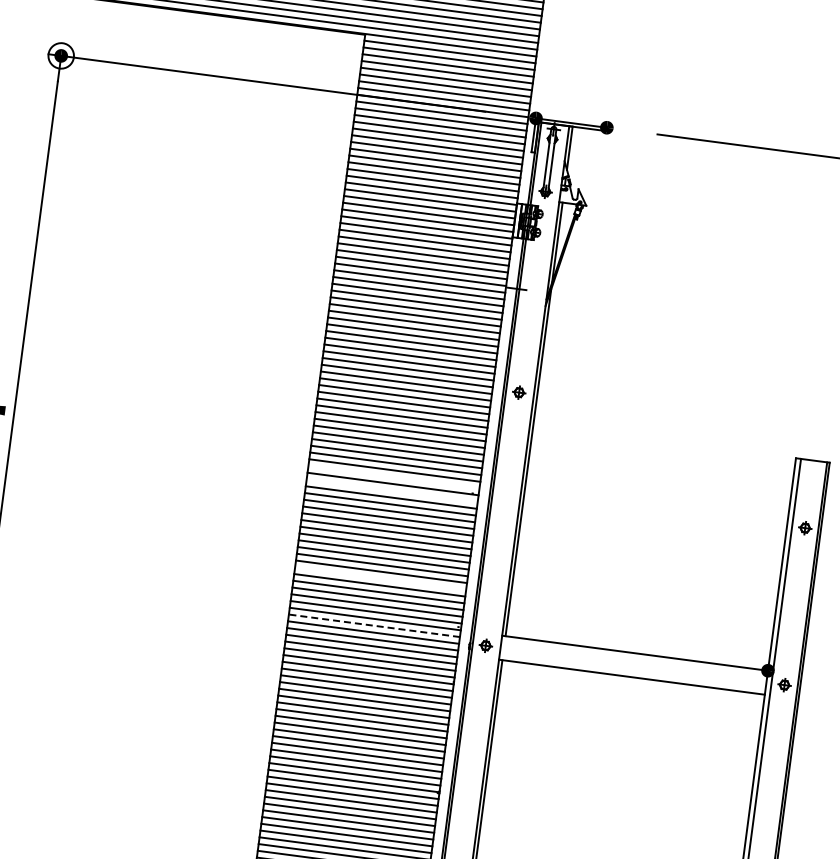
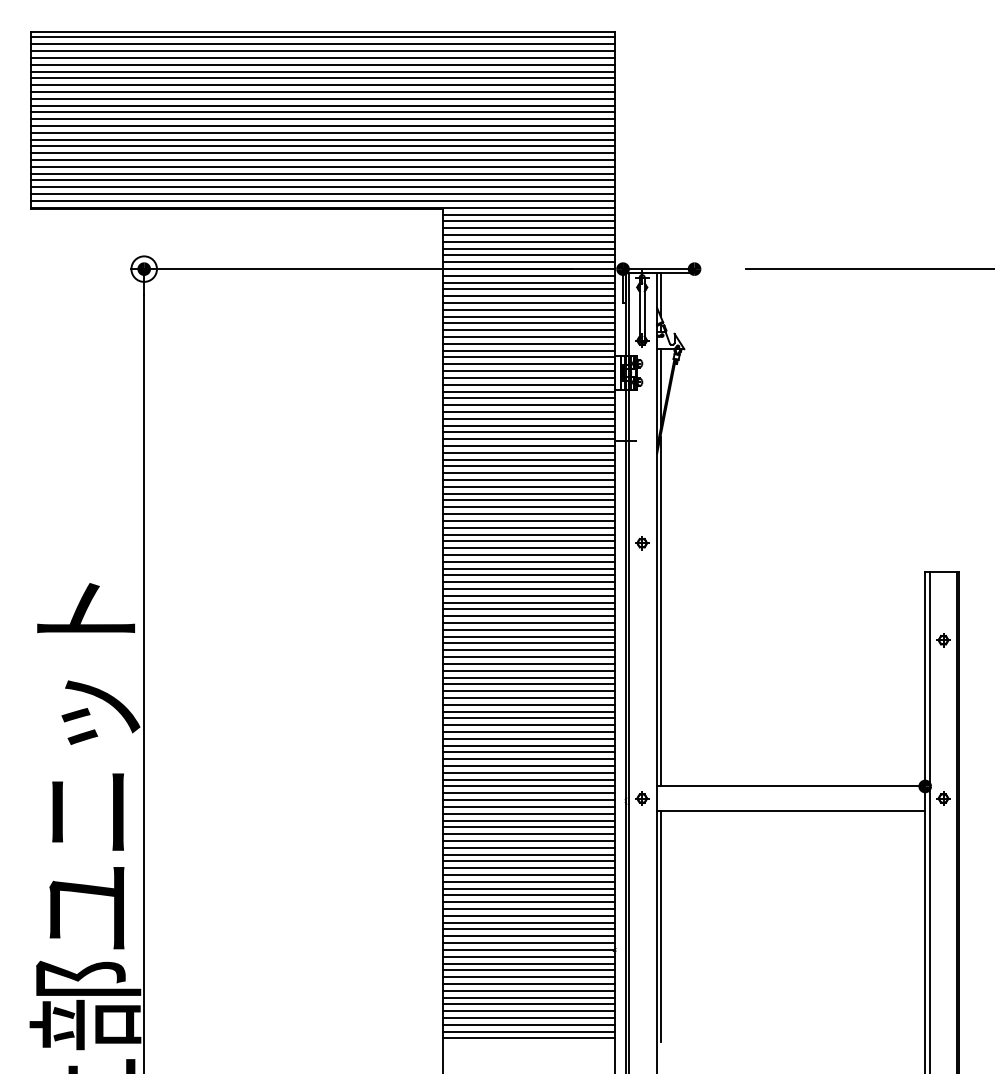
line: (393, 477) -> (528, 643), added
line: (391, 491) -> (528, 657), added
line: (380, 578) -> (528, 745), added
line: (373, 625) -> (528, 793), dashed -> solid

